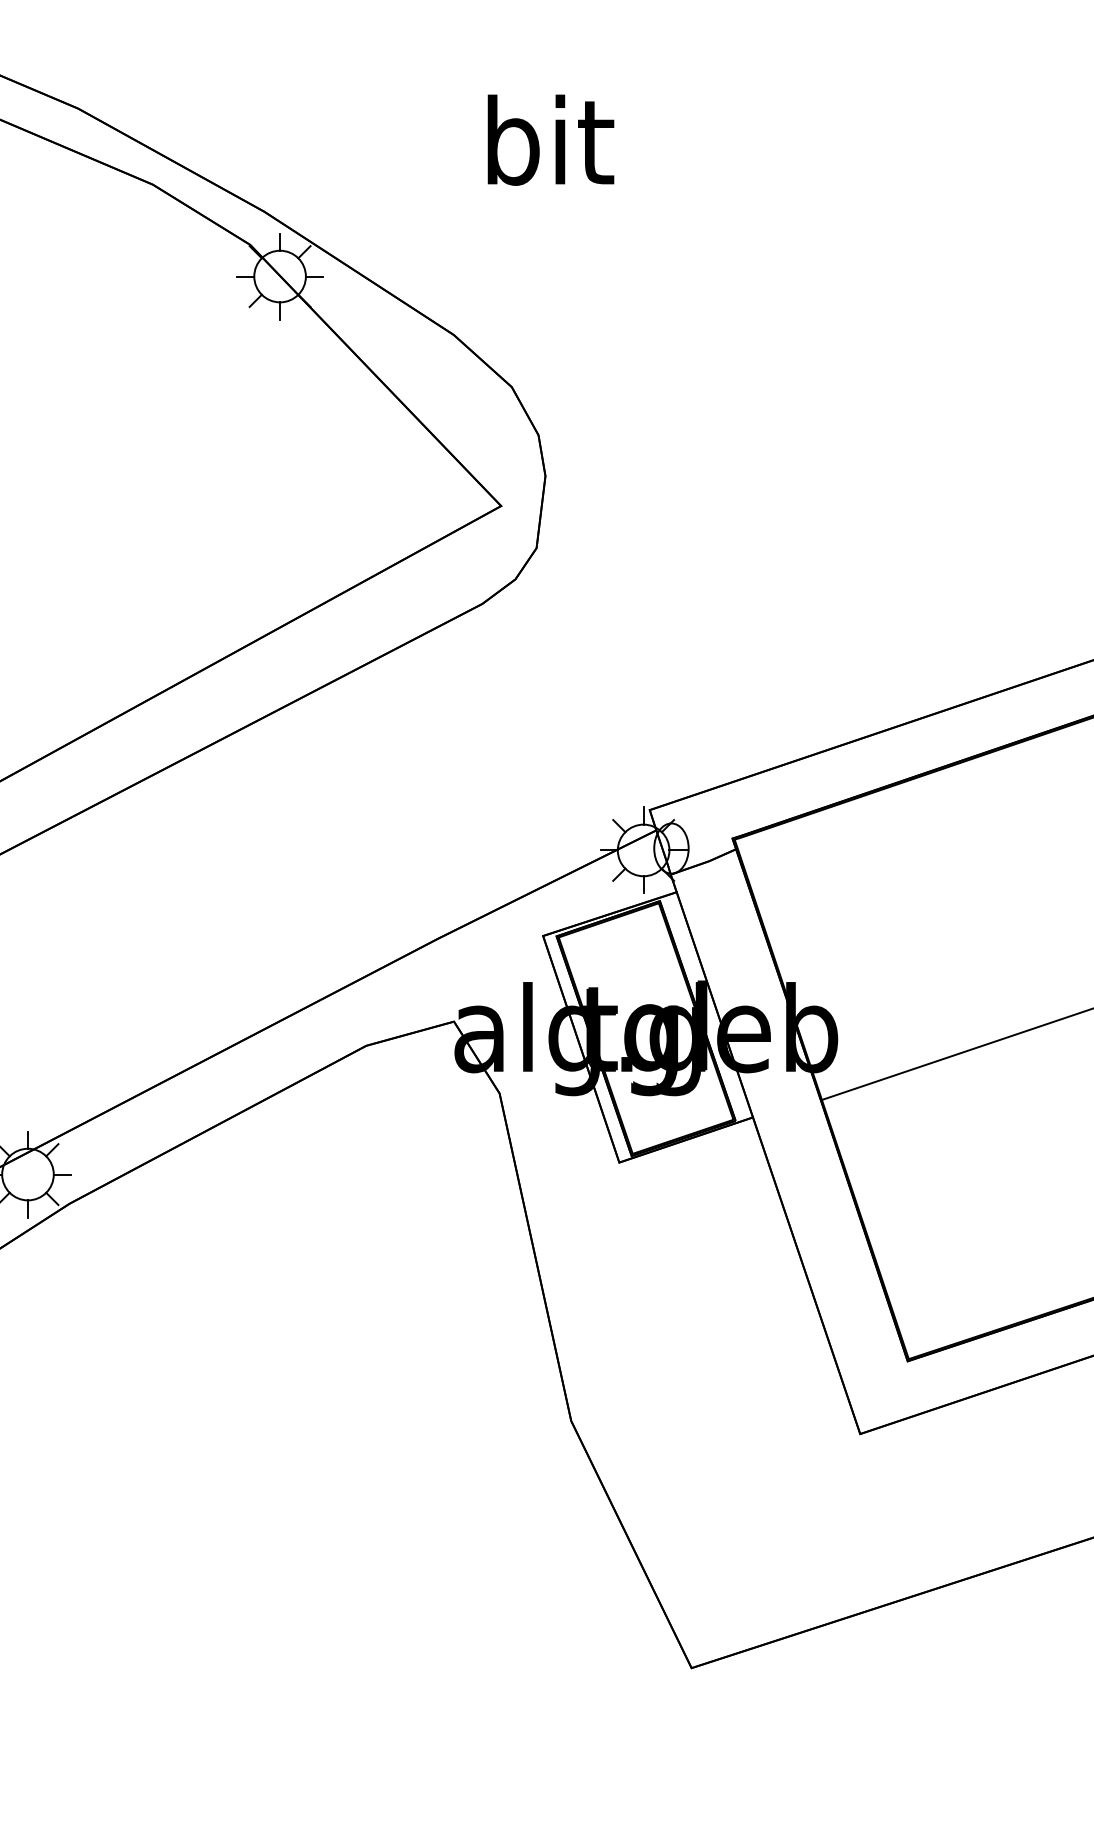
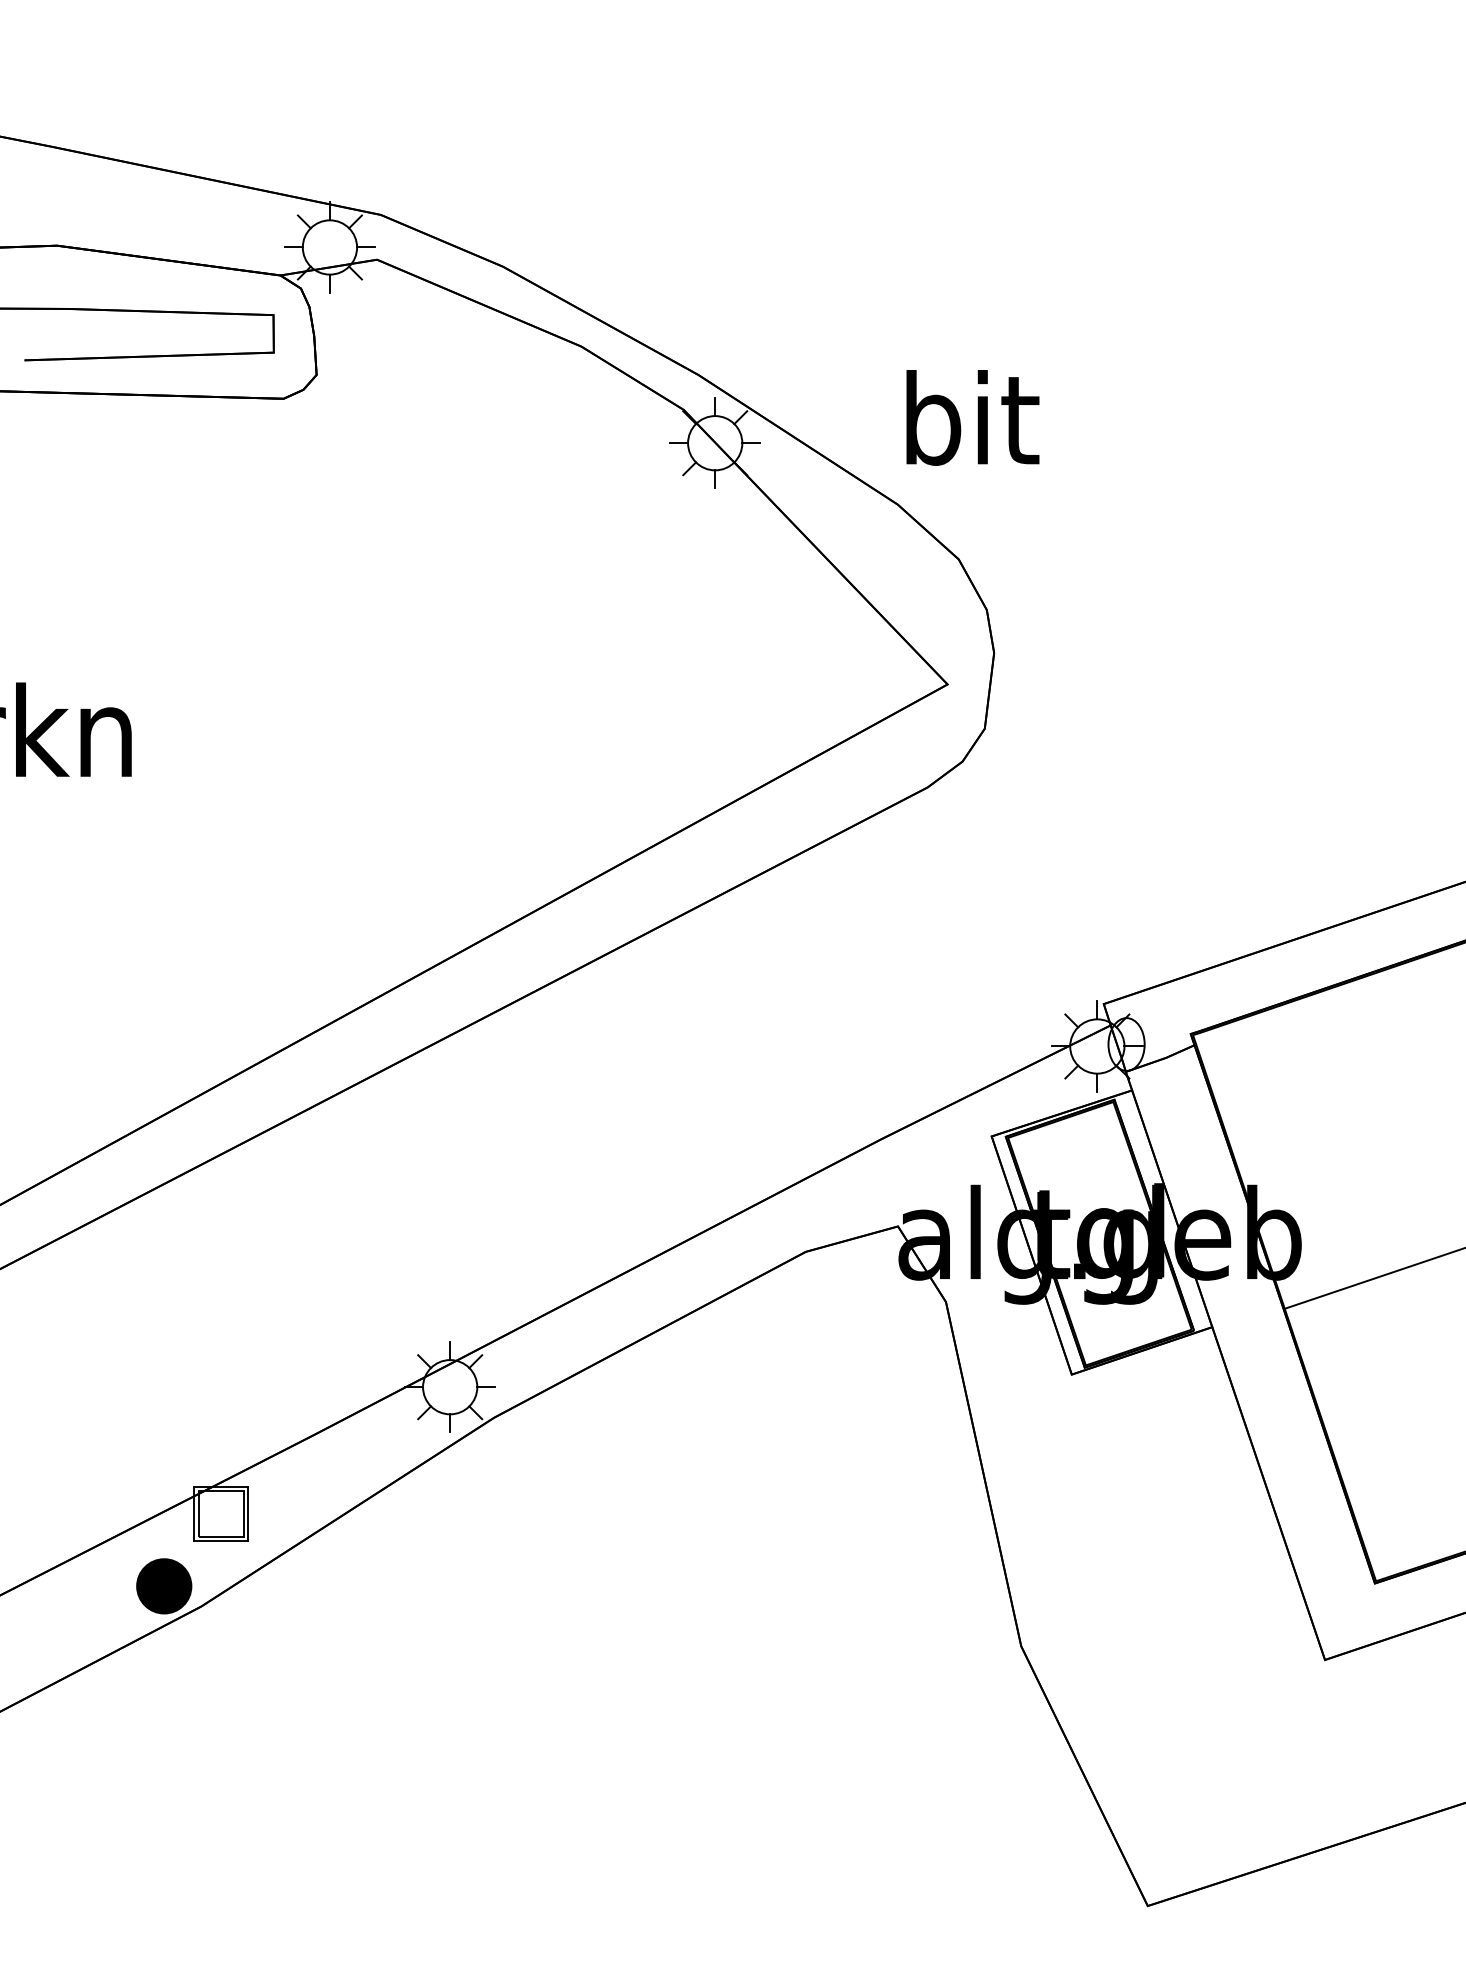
text: (550, 139) -> (972, 417), moved

